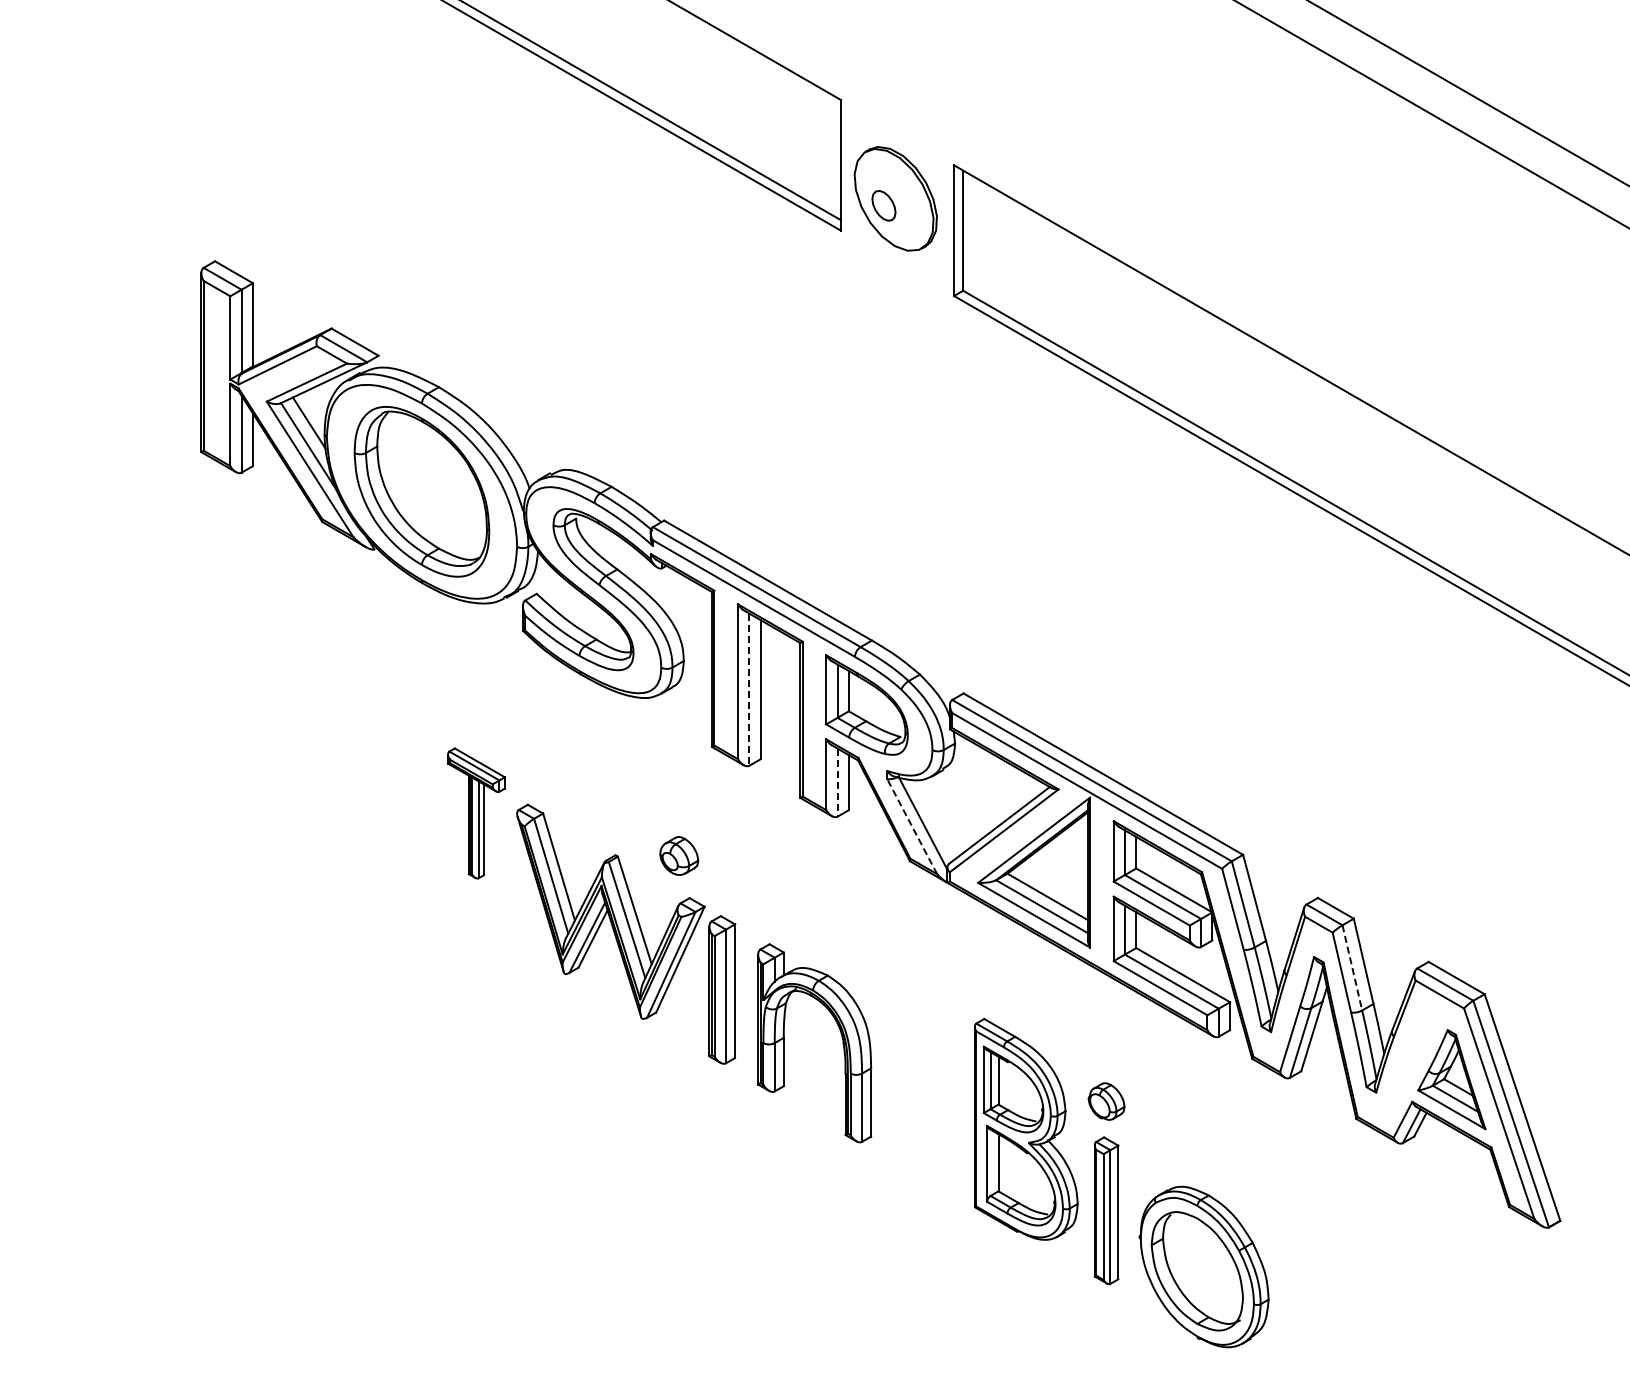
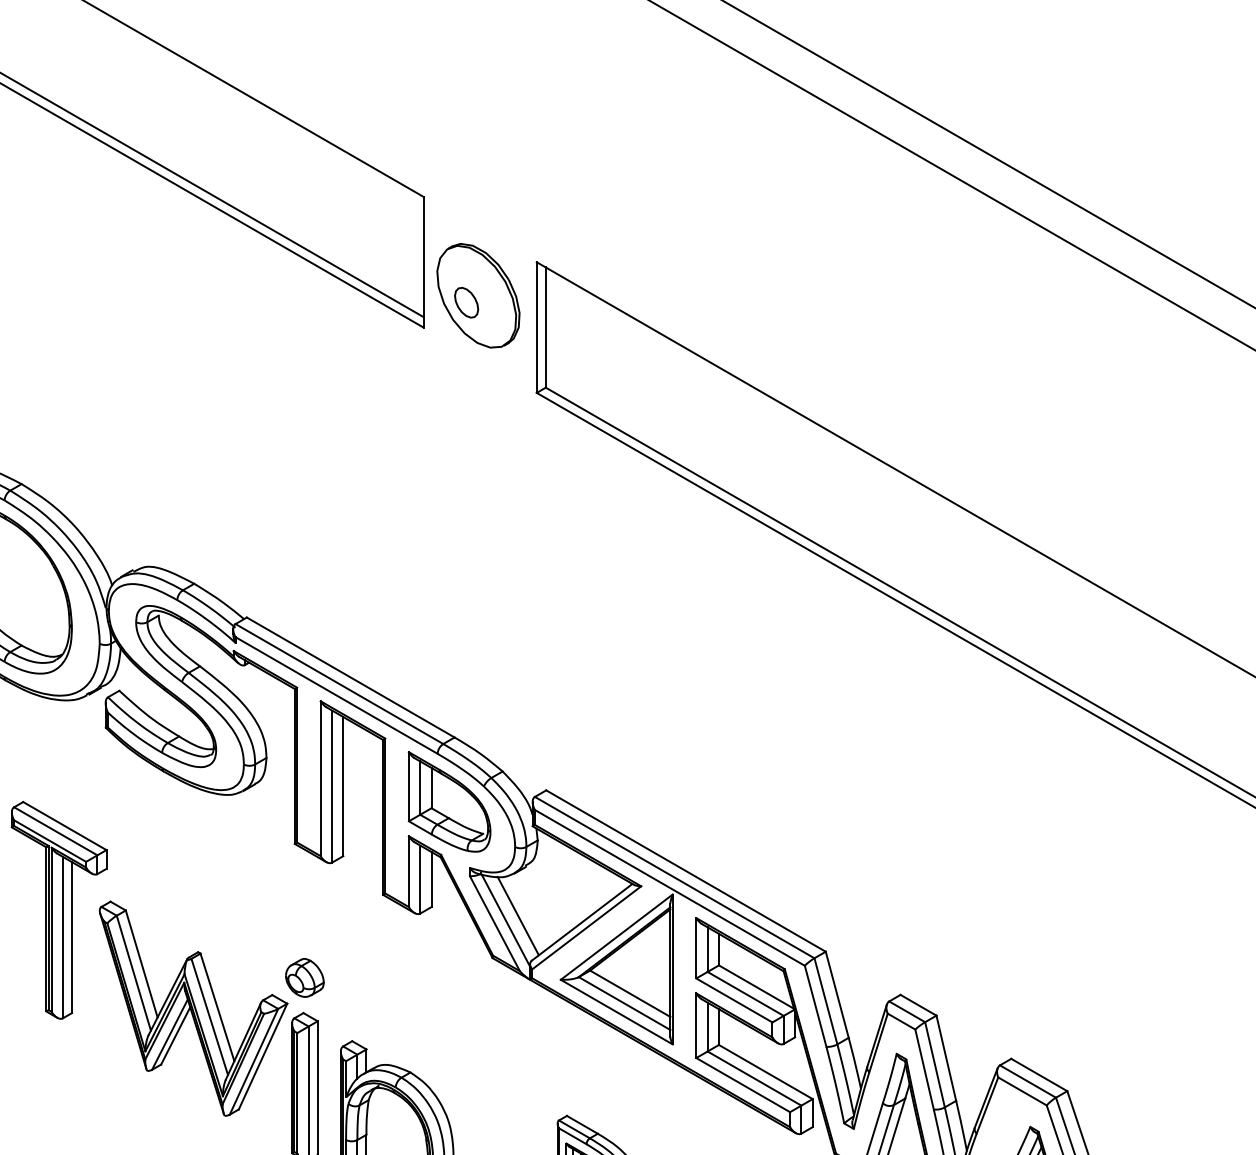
line: (749, 690) -> (332, 787), dashed -> solid
line: (837, 783) -> (420, 880), dashed -> solid
part: (476, 813) -> (59, 910), size x1.67
line: (935, 819) -> (518, 916), added
line: (912, 826) -> (495, 923), dashed -> solid
part: (679, 855) -> (305, 977), moved
line: (1352, 967) -> (935, 1064), dashed -> solid

